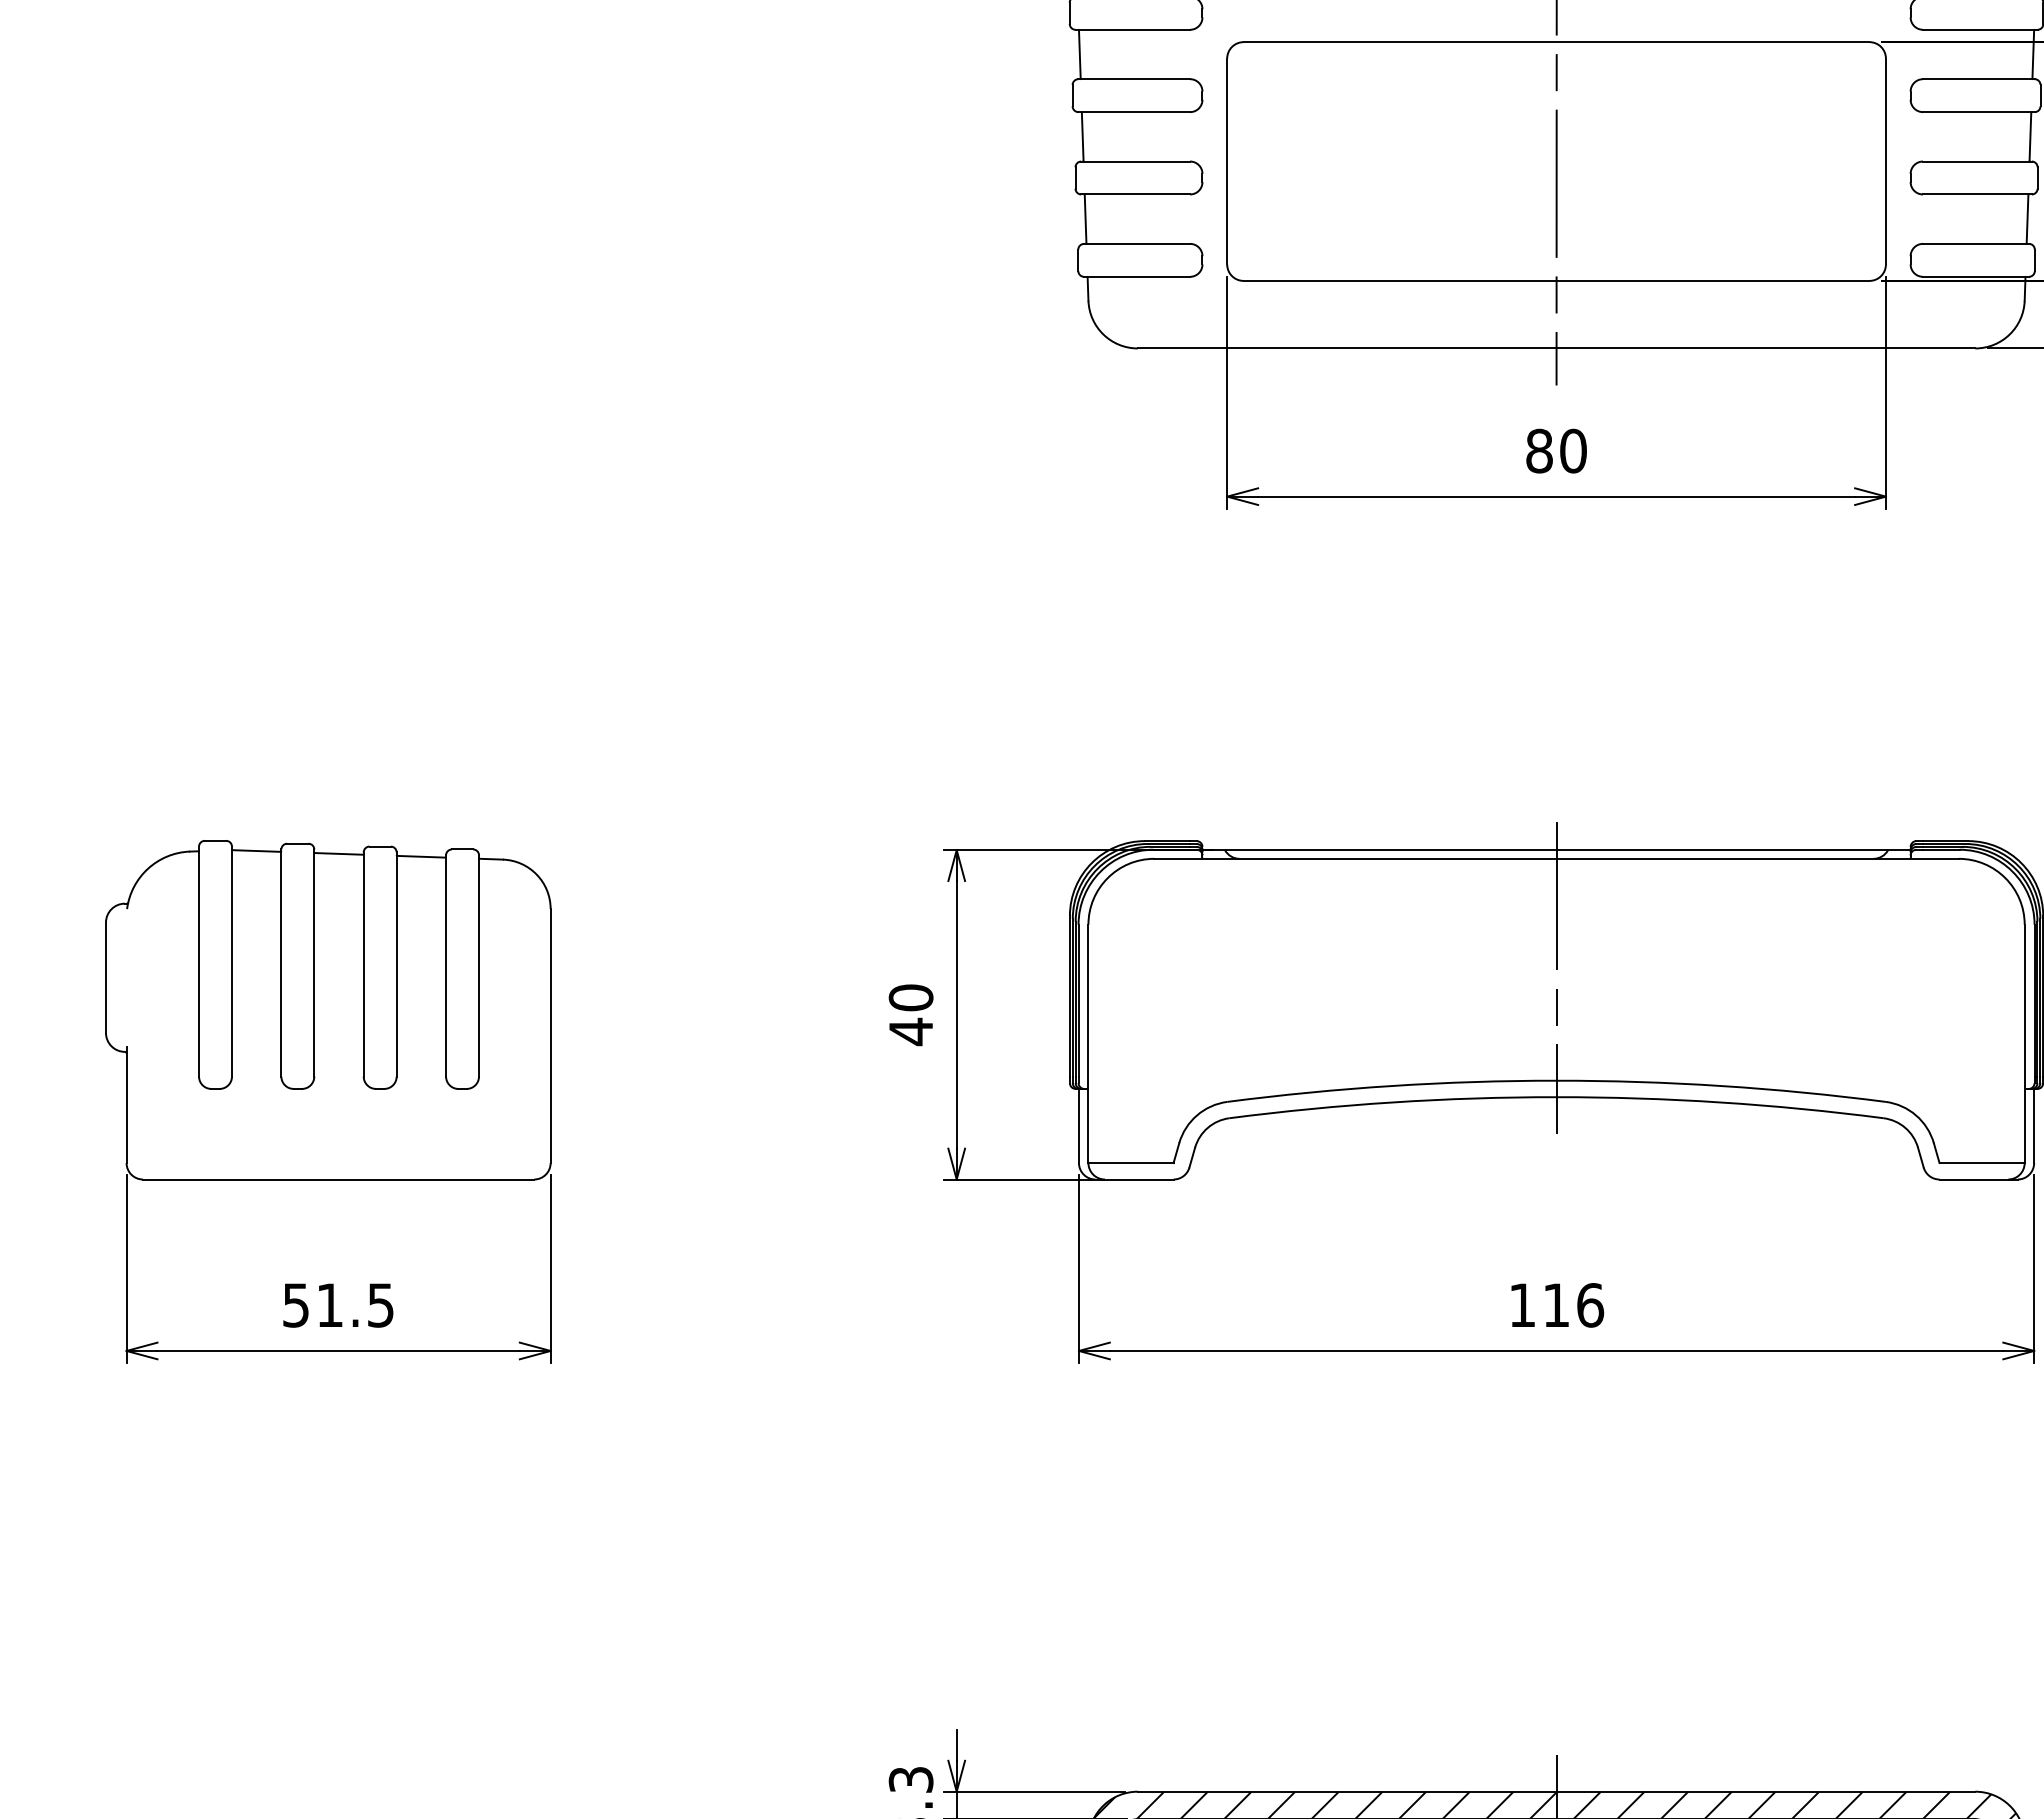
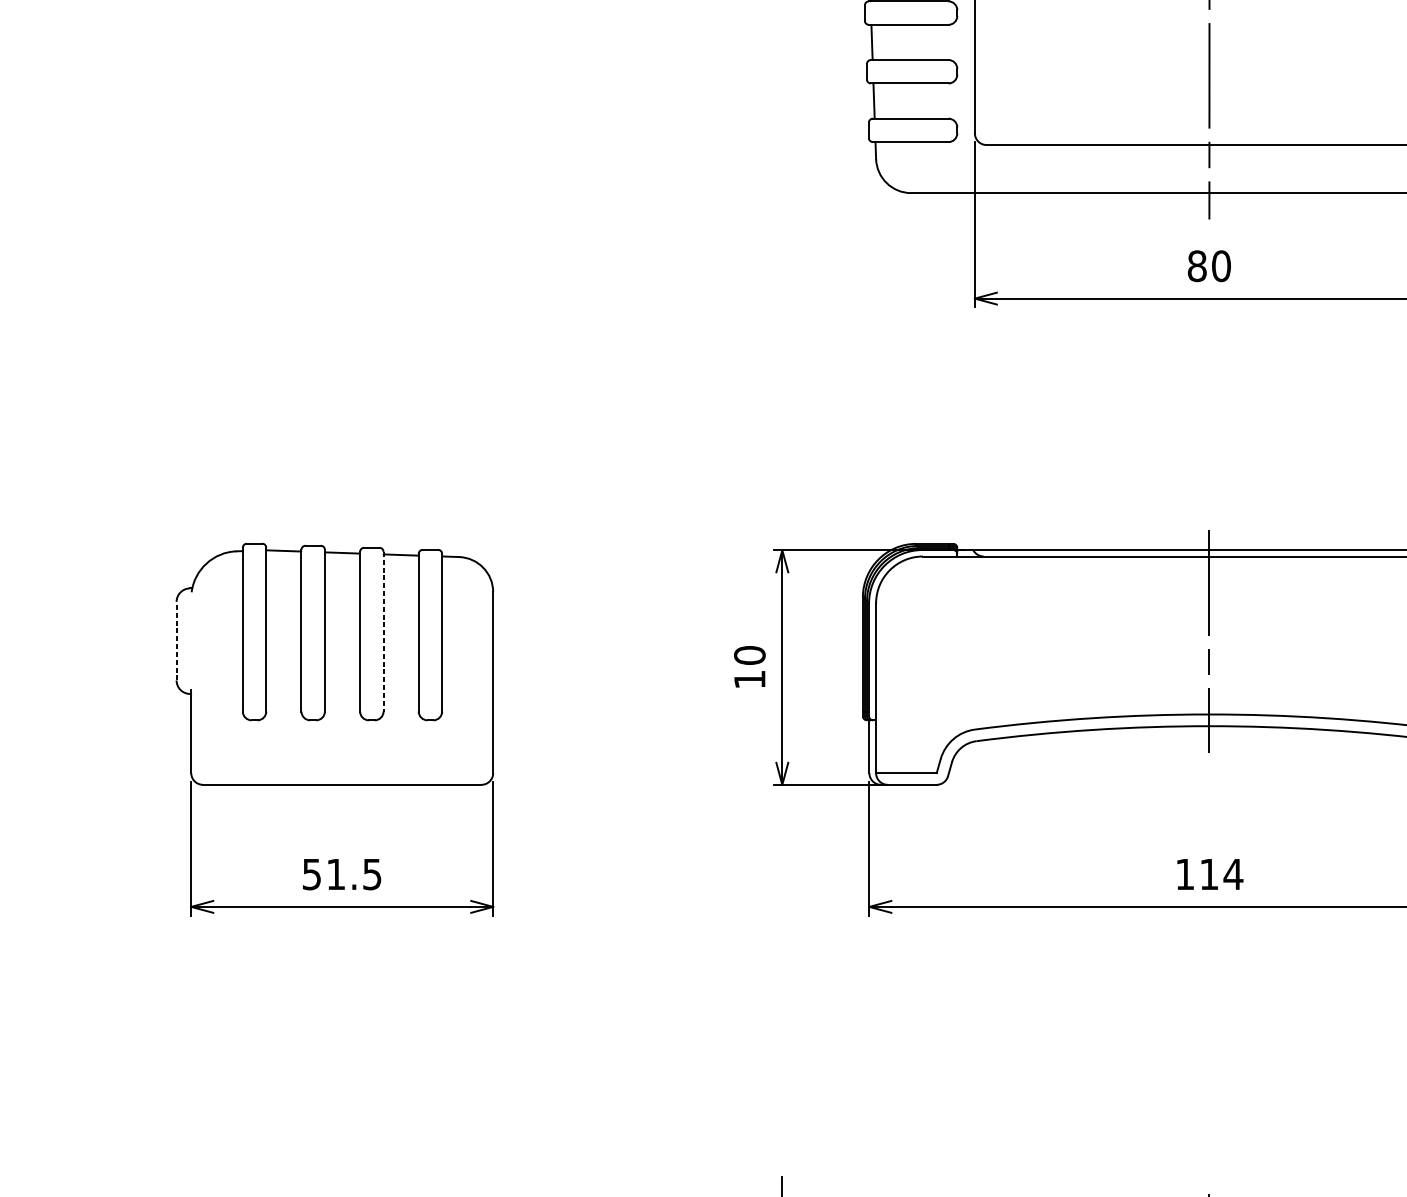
line: (396, 964) -> (383, 631), solid -> dashed
line: (105, 977) -> (176, 640), solid -> dashed
text: (910, 1031) -> (749, 679), 40 -> 10
text: (1590, 1305) -> (1233, 874), 116 -> 114

